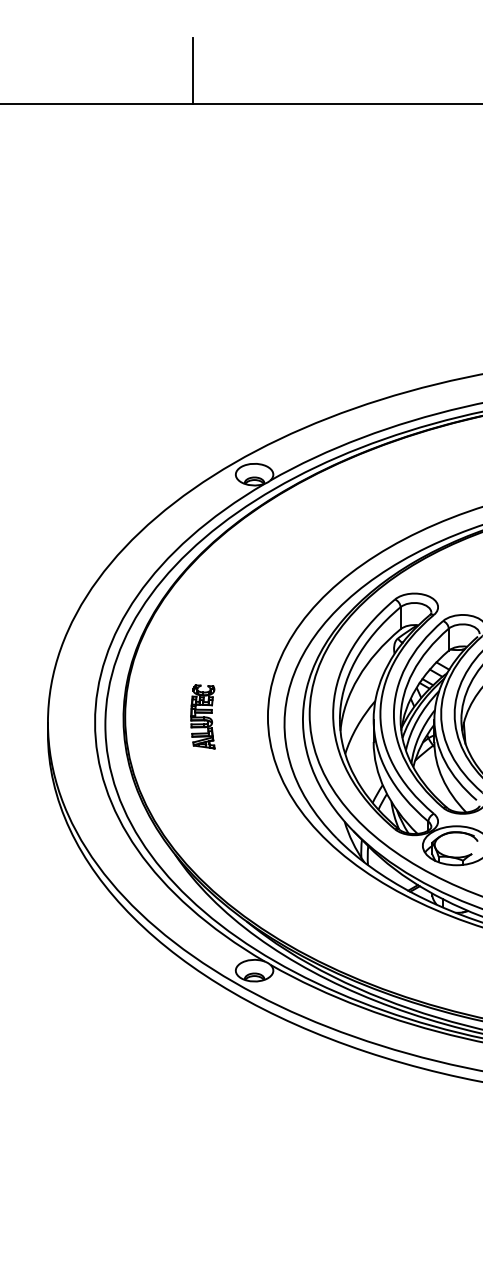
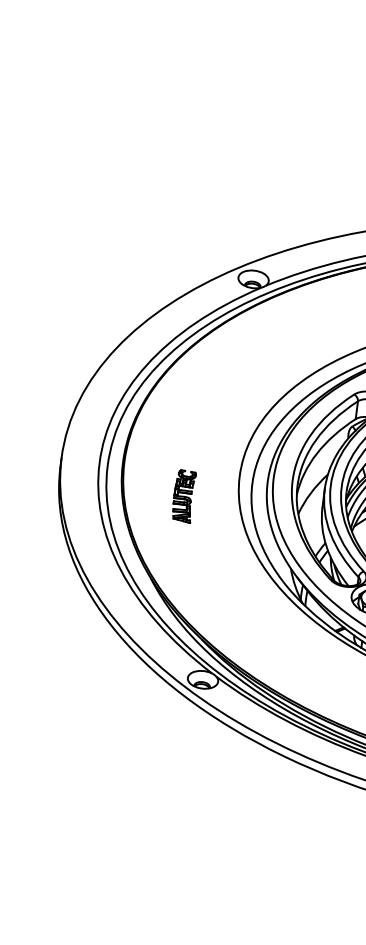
part: (202, 716) -> (183, 495), moved

